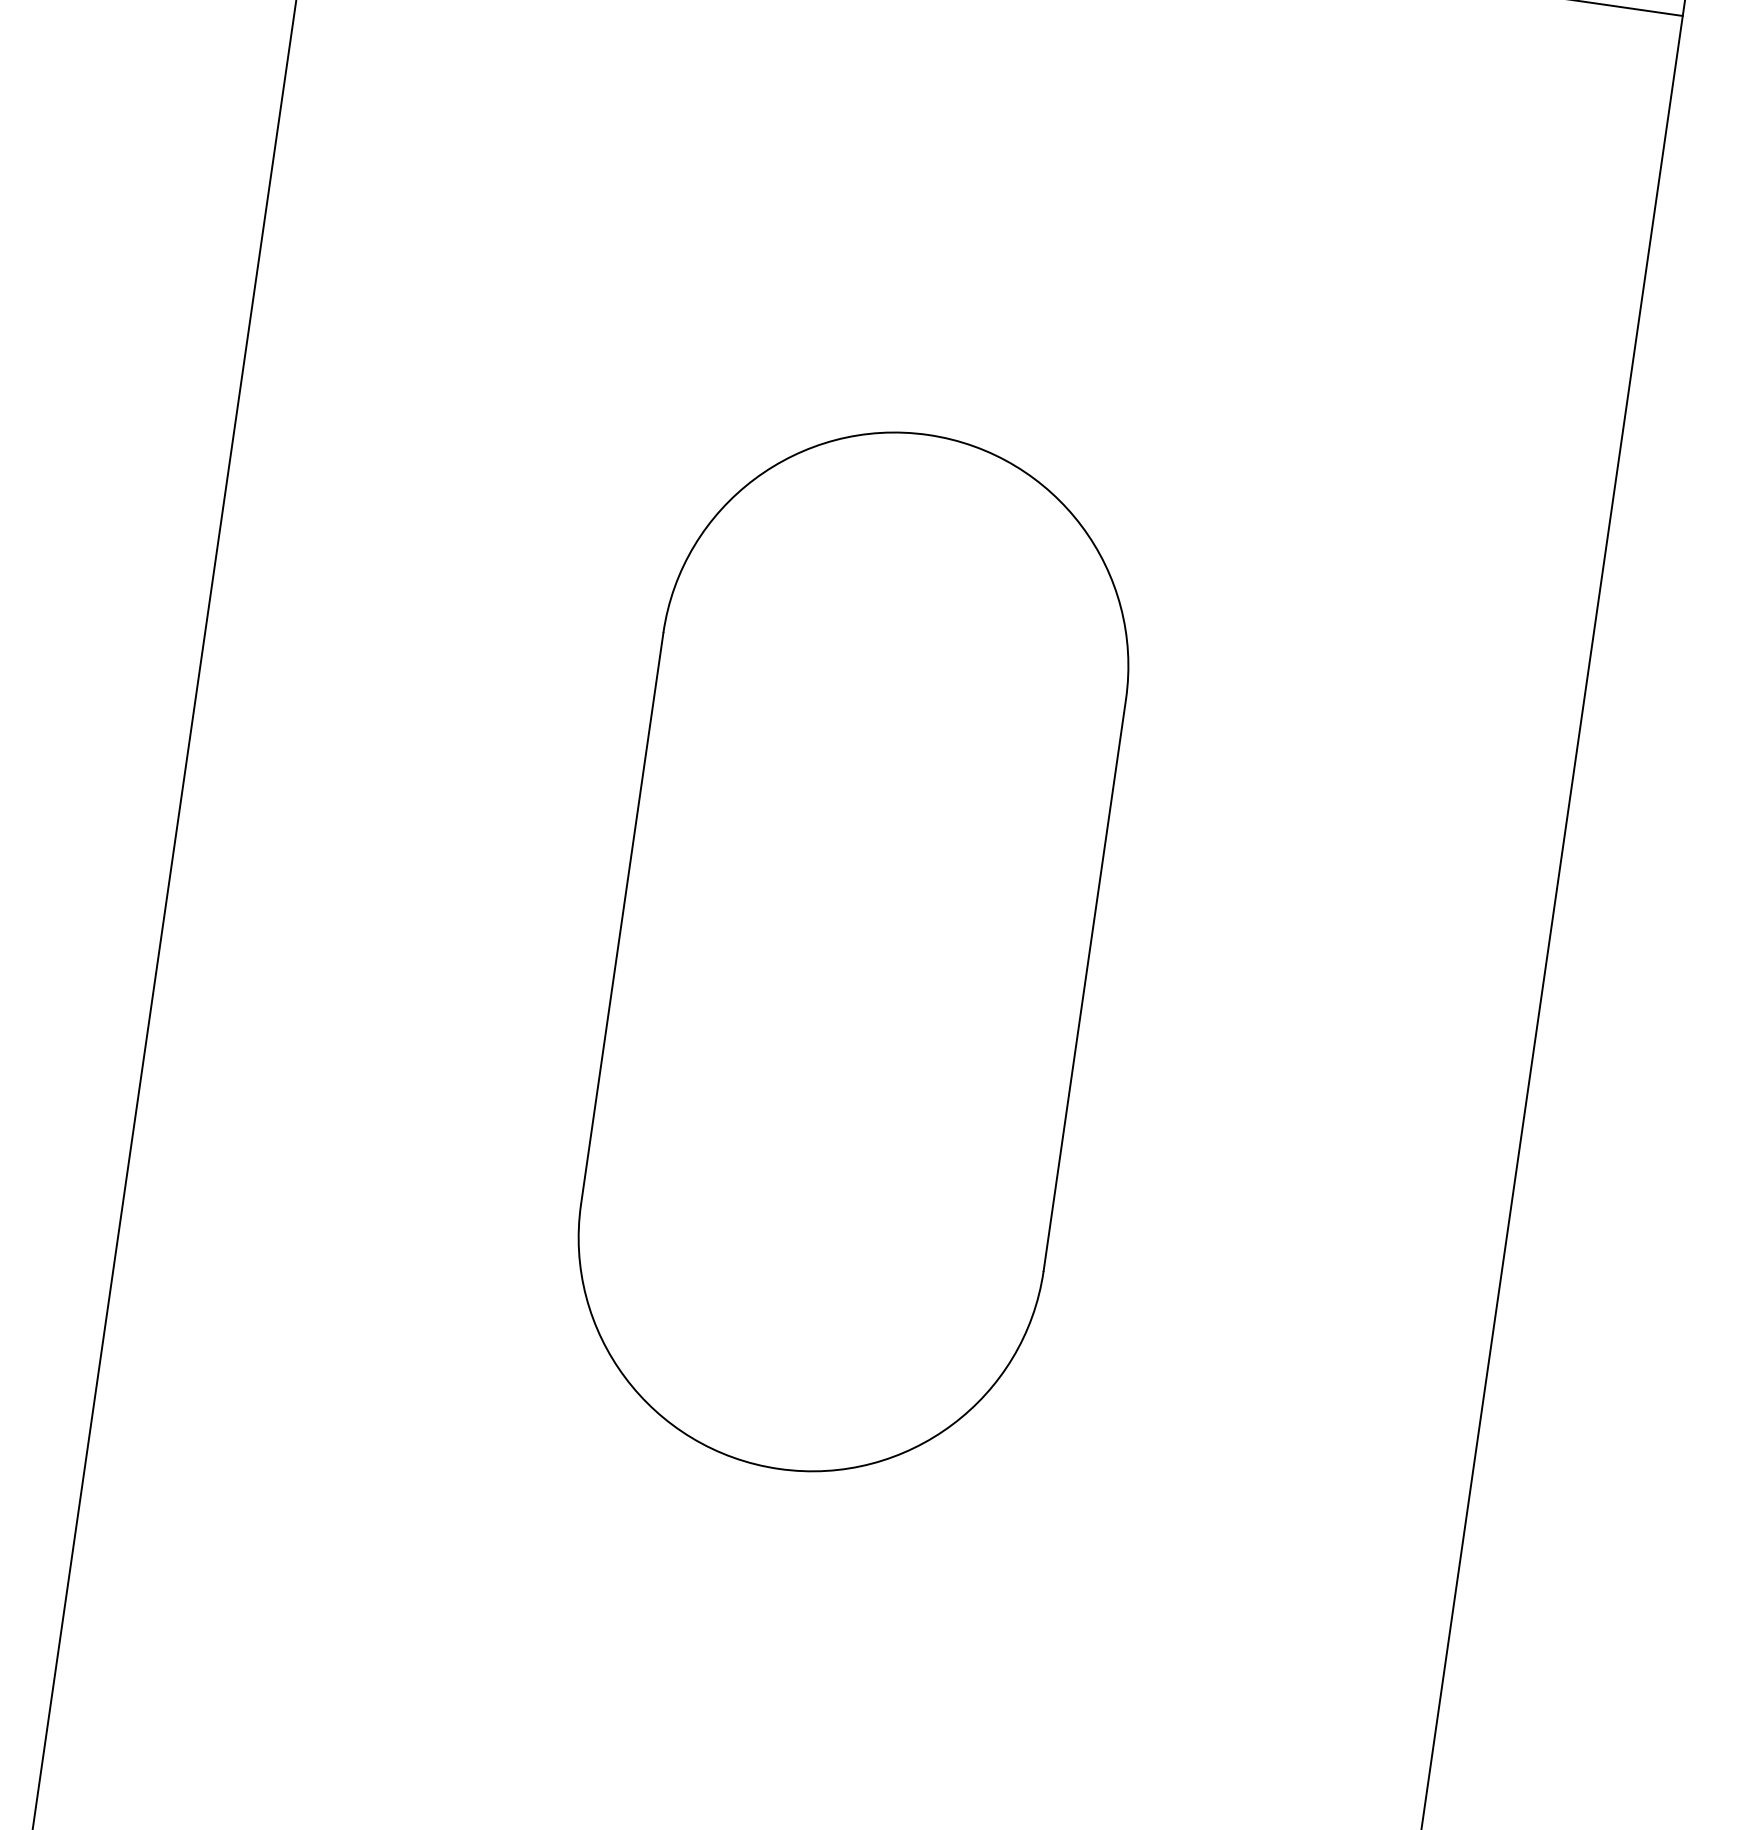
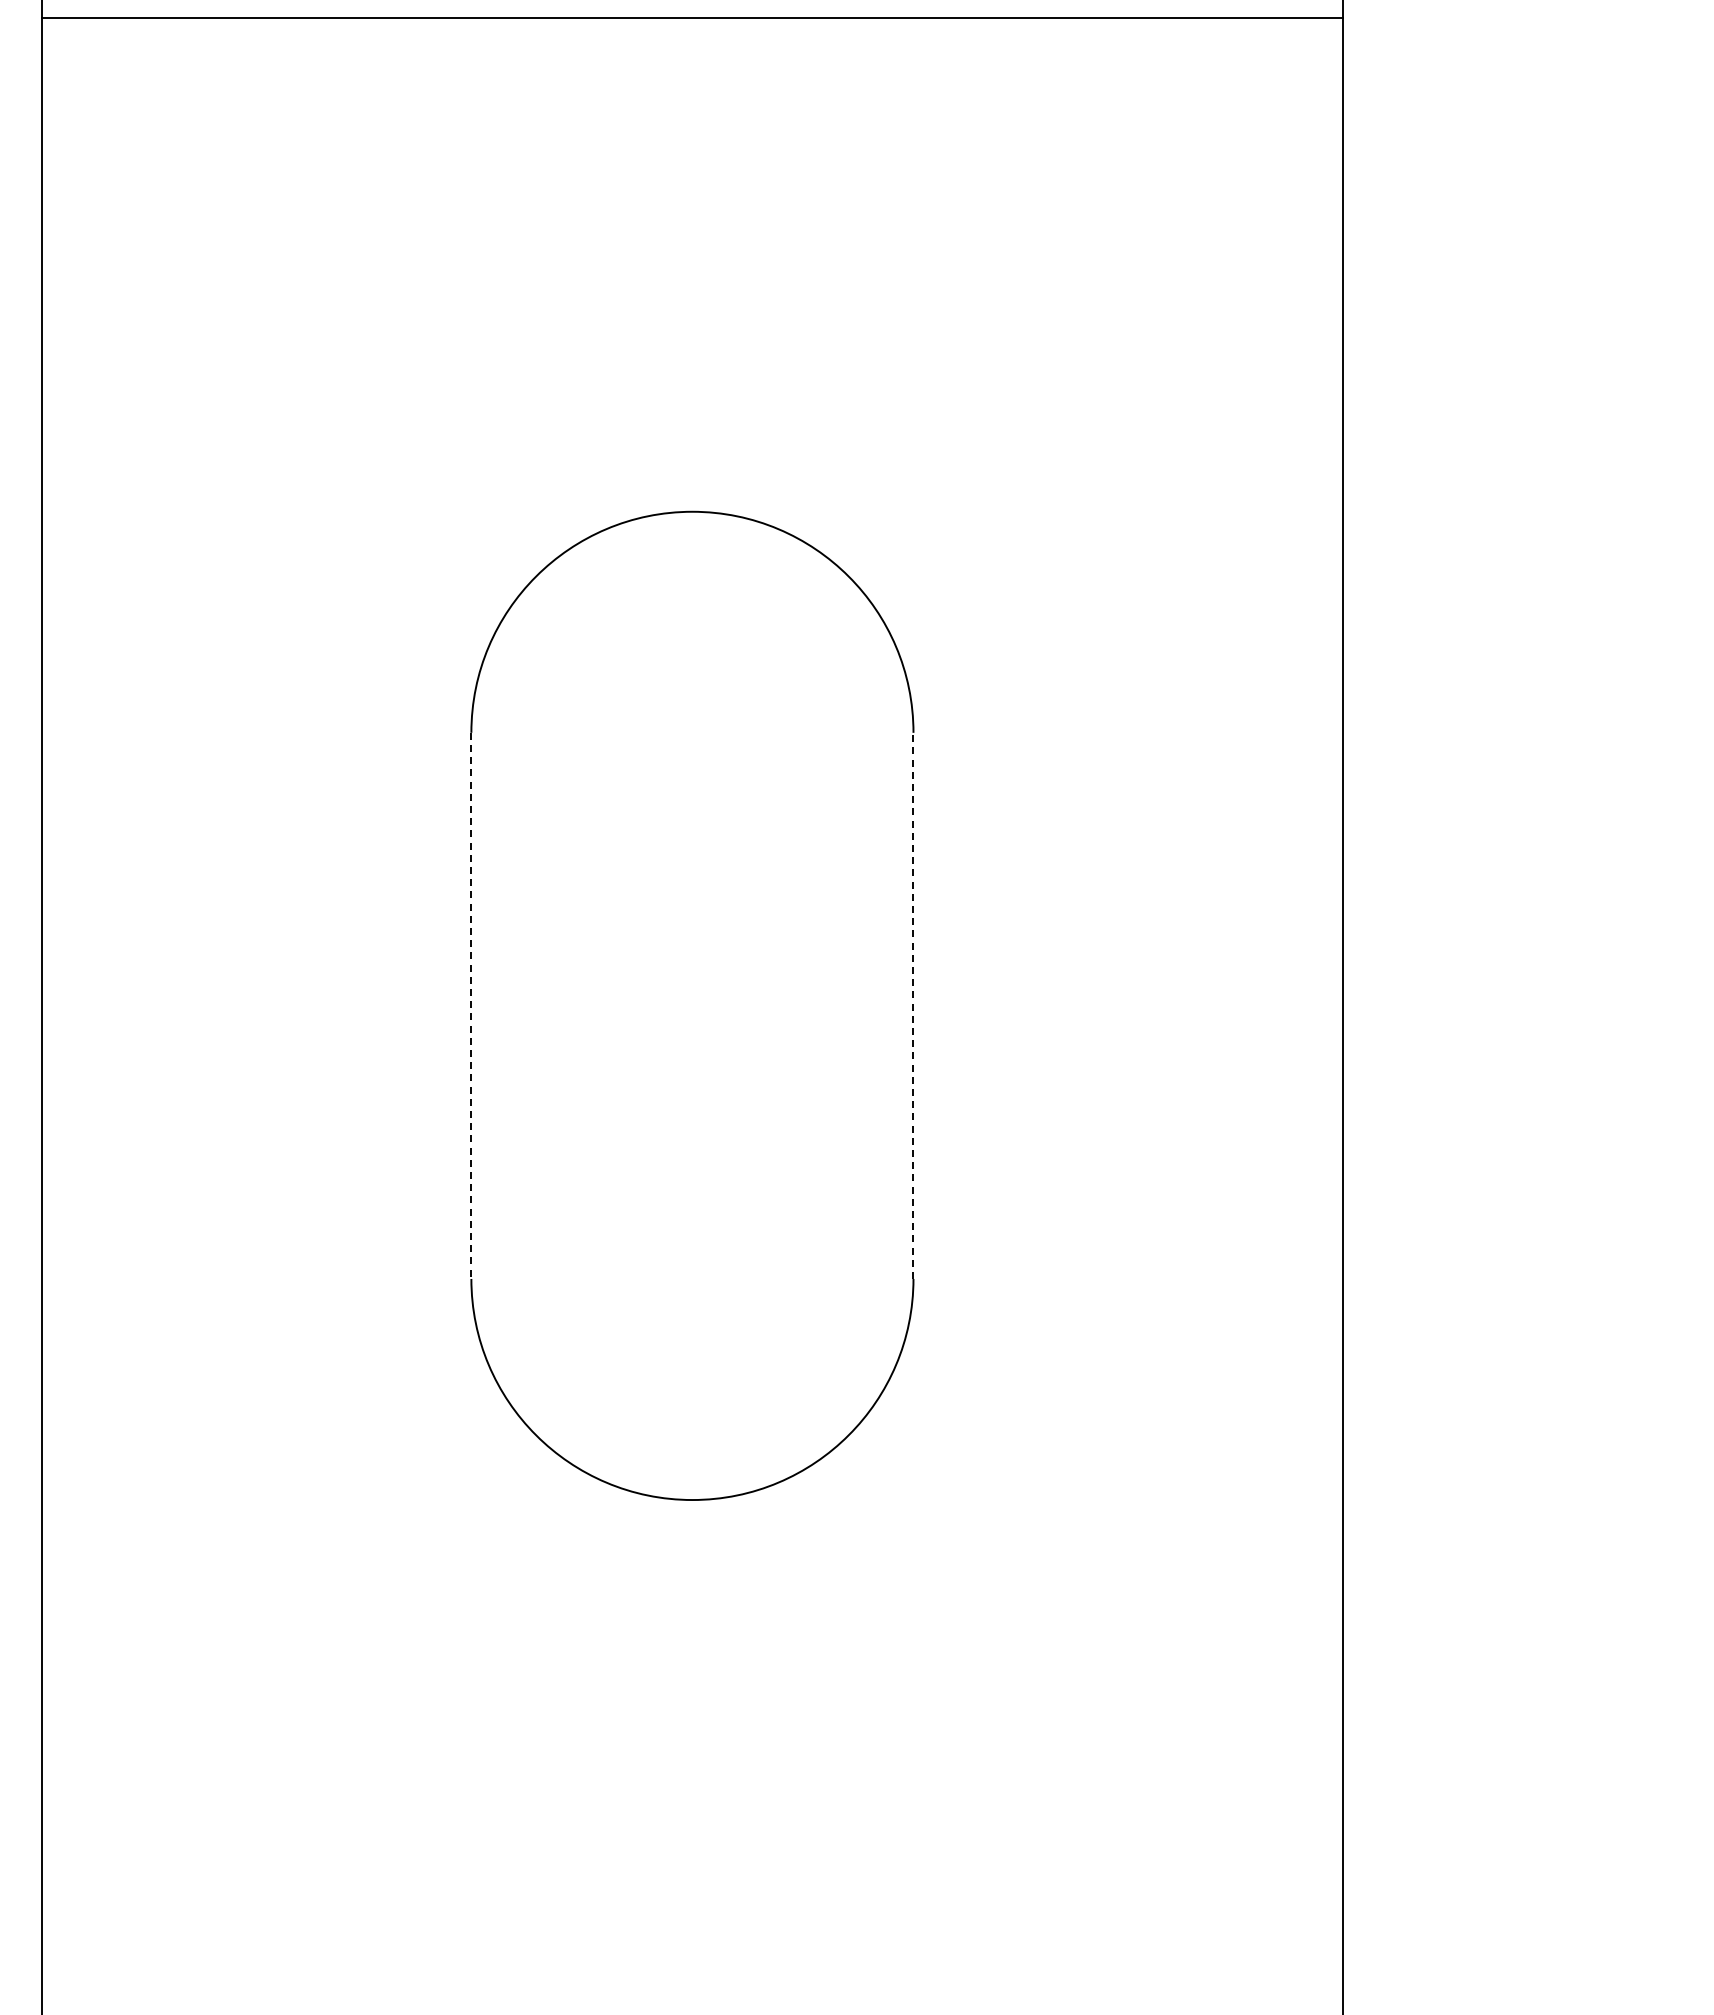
line: (622, 919) -> (471, 1006), solid -> dashed
line: (1084, 984) -> (913, 1005), solid -> dashed

